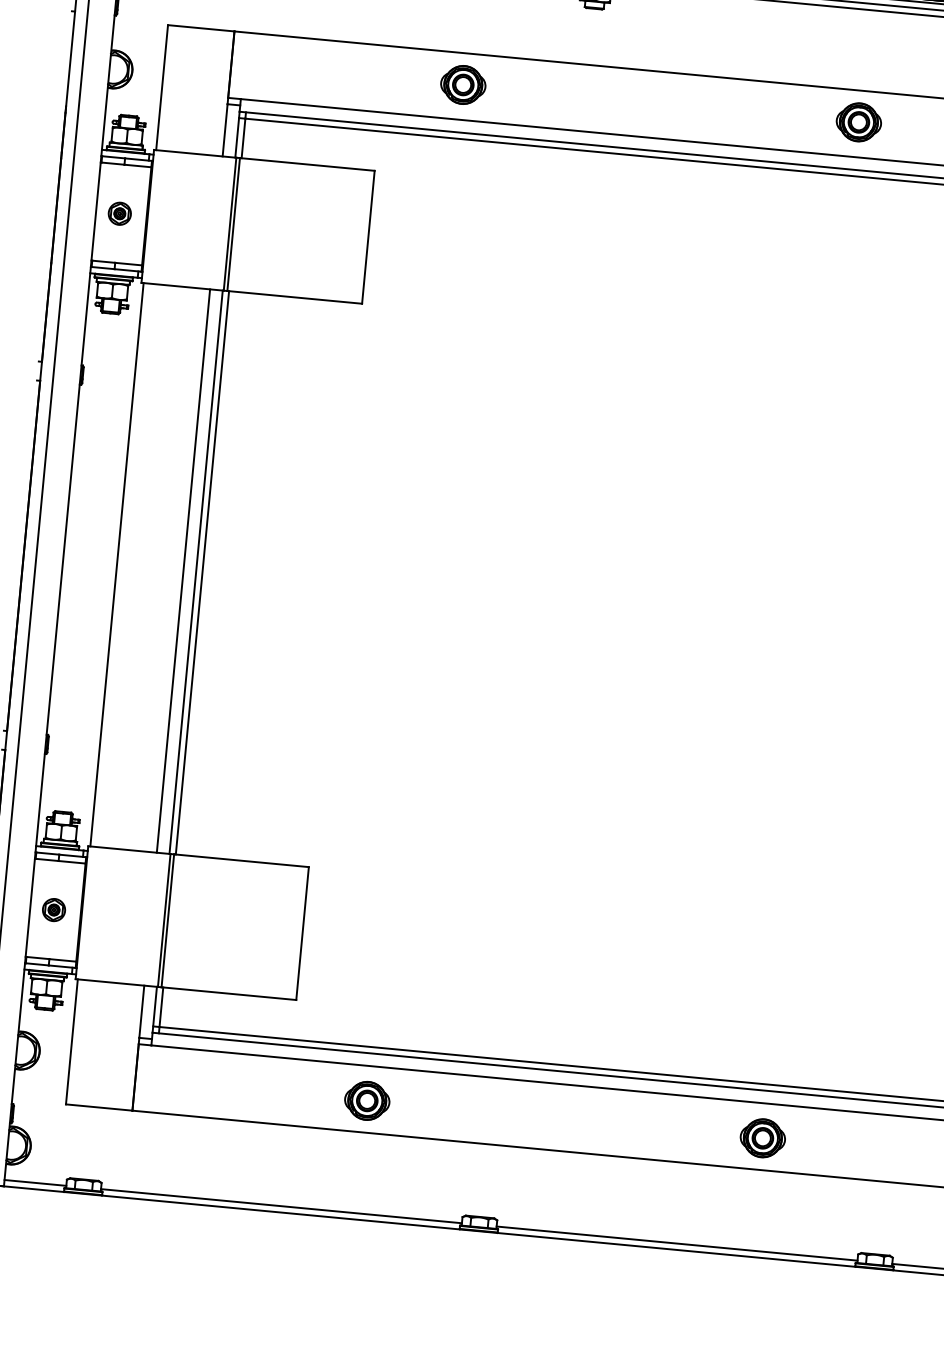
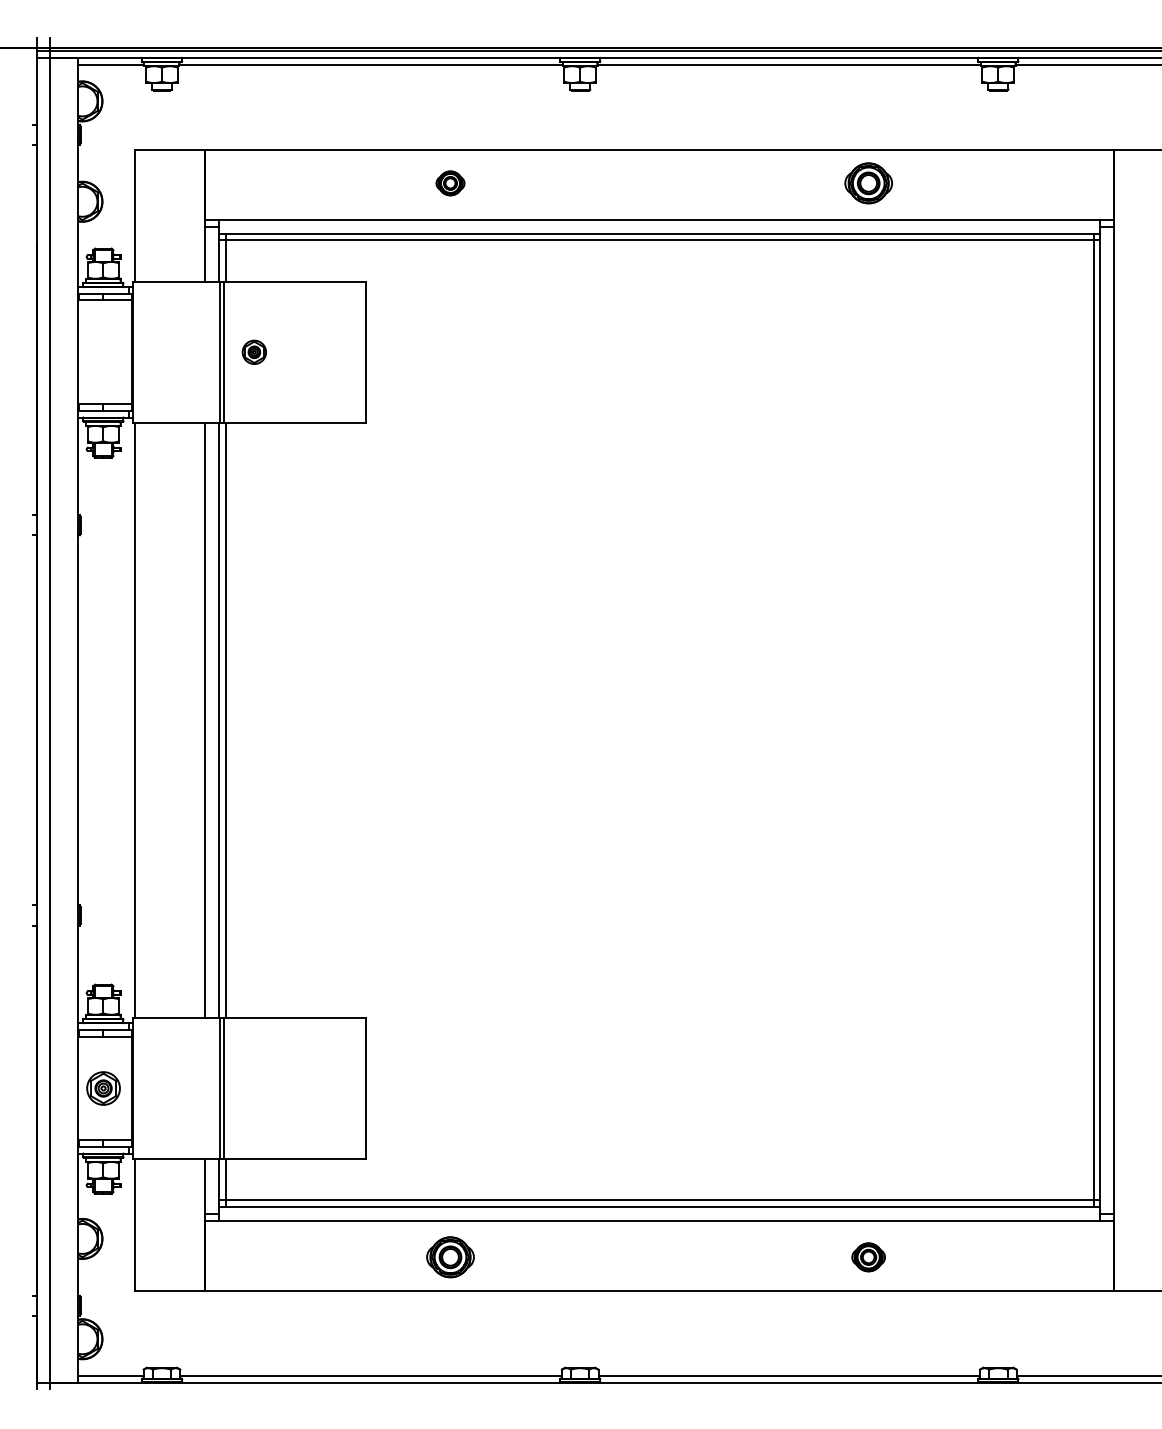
part: (463, 85) -> (450, 183), size x0.6
part: (119, 212) -> (253, 351), moved
part: (53, 909) -> (102, 1087), size x1.4
part: (762, 1138) -> (868, 1257), size x0.7

